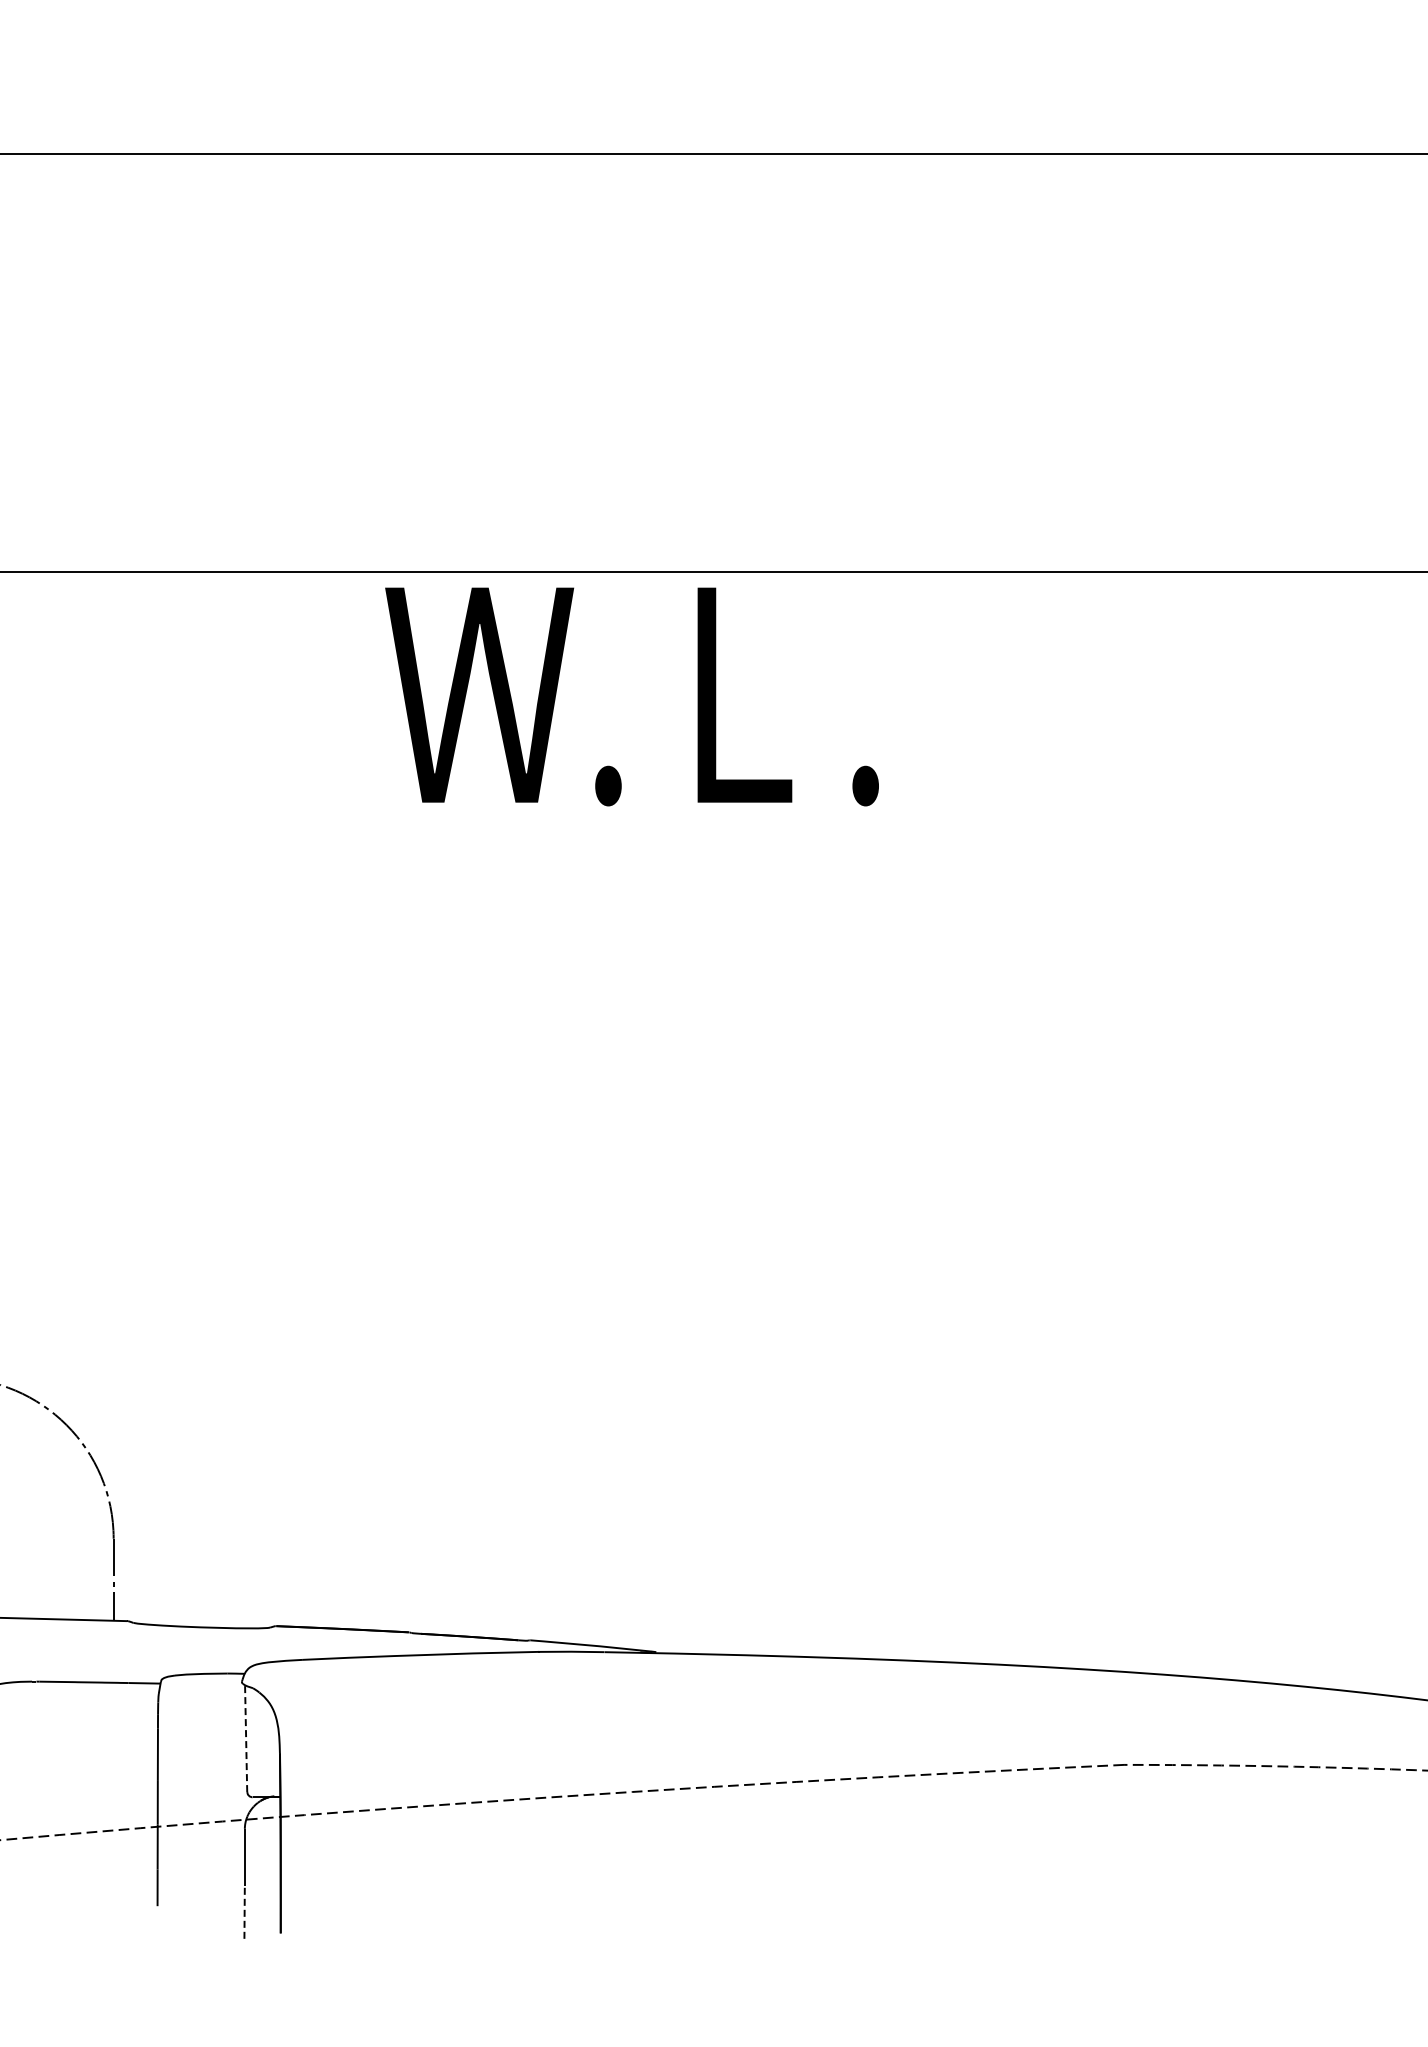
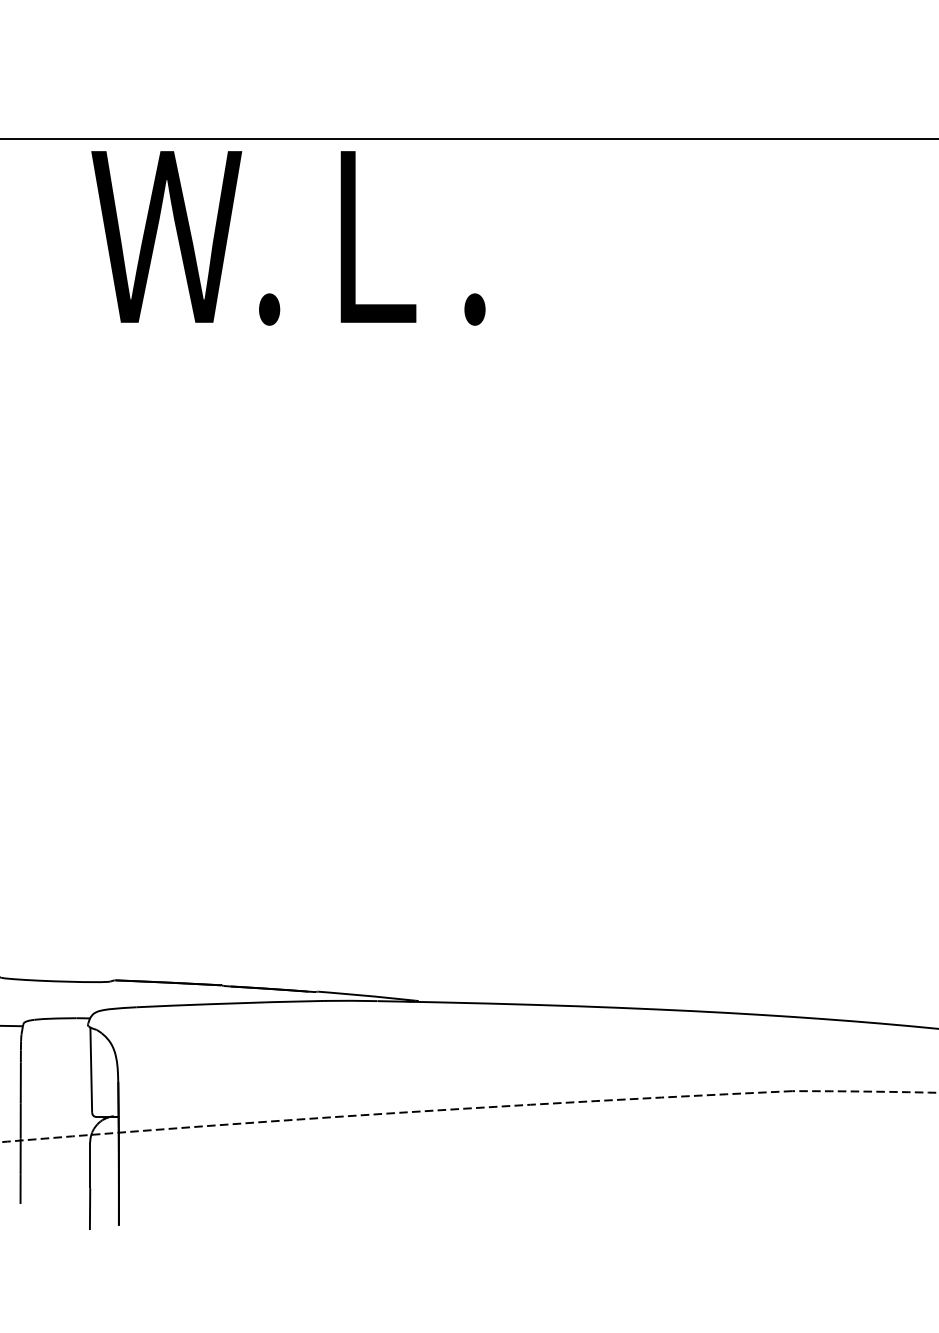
text: (631, 696) -> (287, 238), moved
line: (246, 1738) -> (91, 1070), dashed -> solid
line: (244, 1912) -> (89, 1209), dashed -> solid

